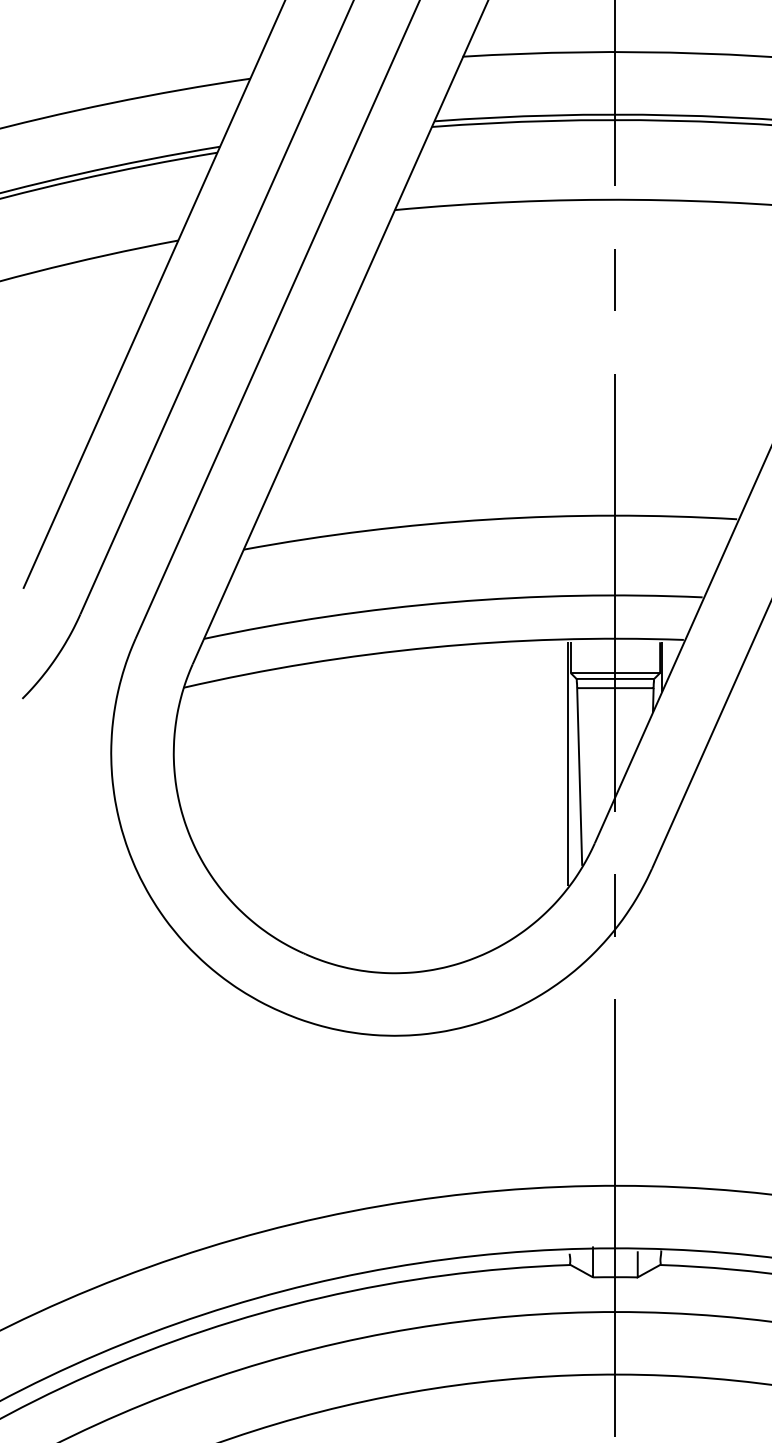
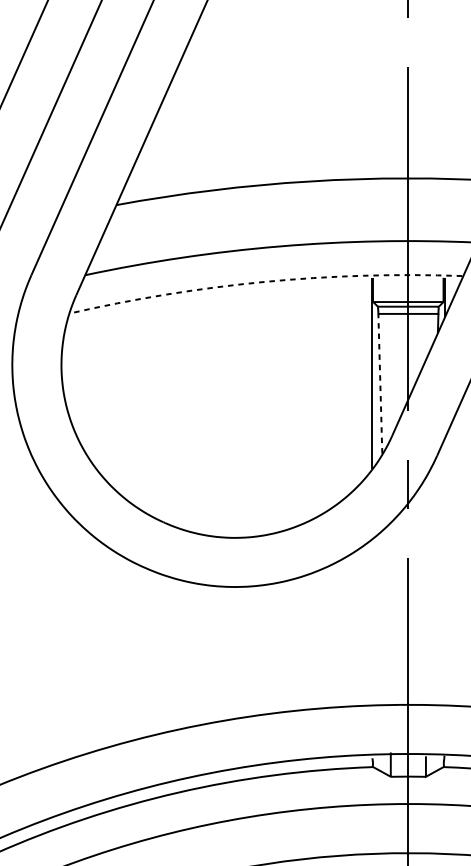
arc: (432, 647) -> (264, 281), solid -> dashed
line: (579, 777) -> (380, 384), solid -> dashed

